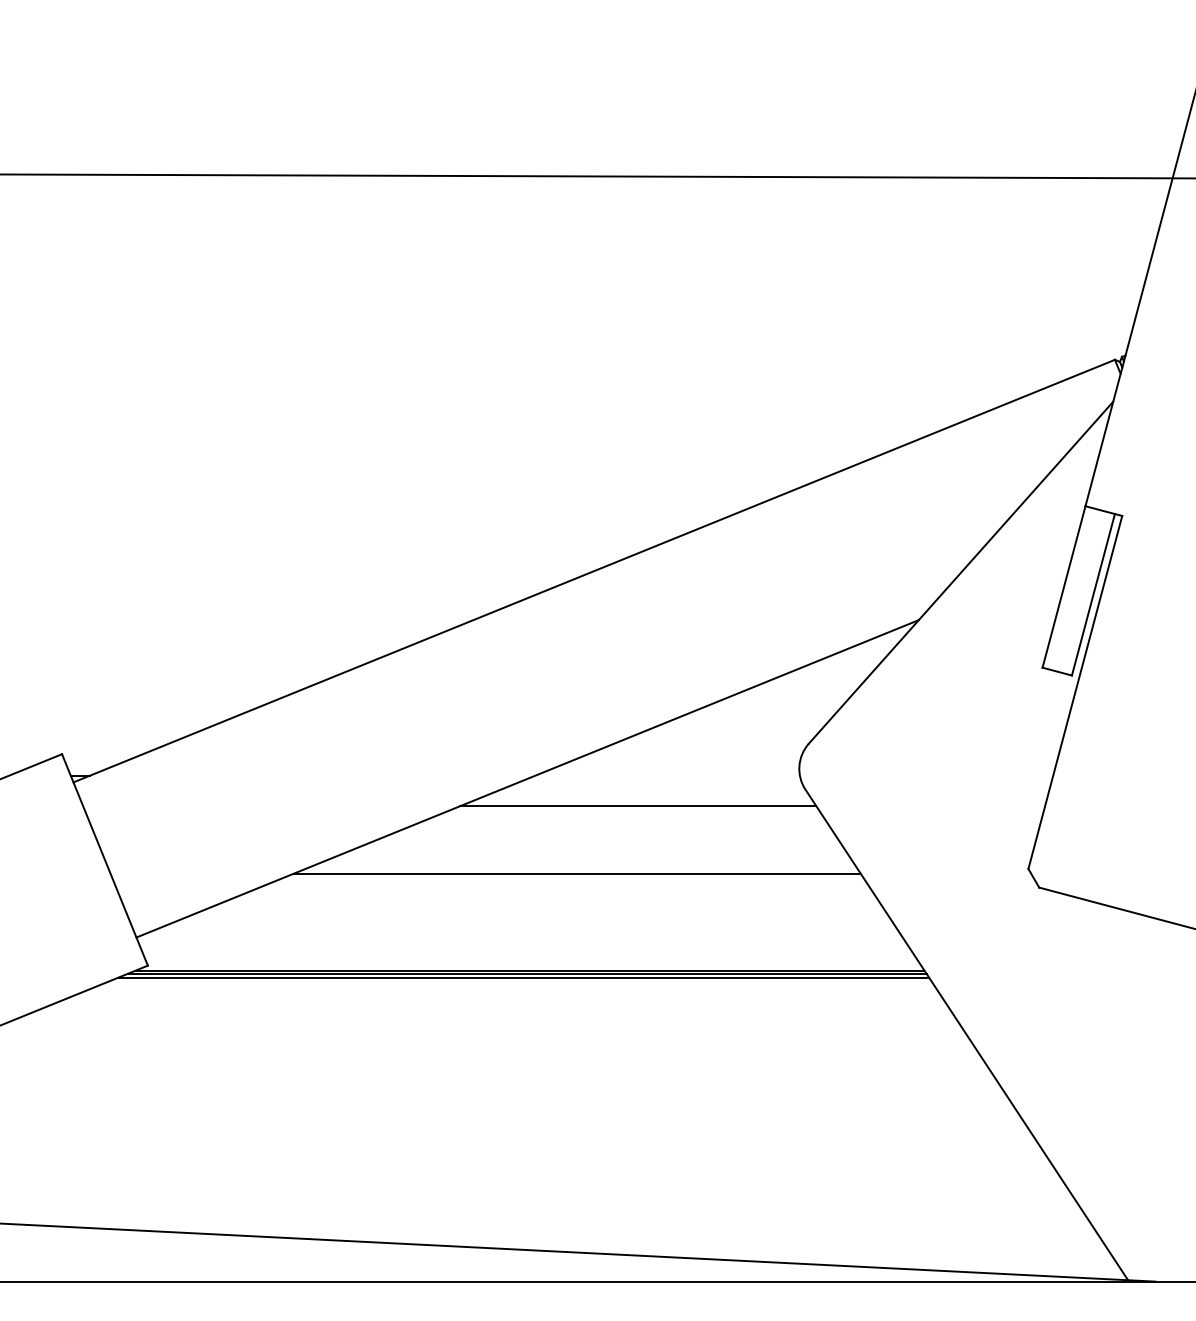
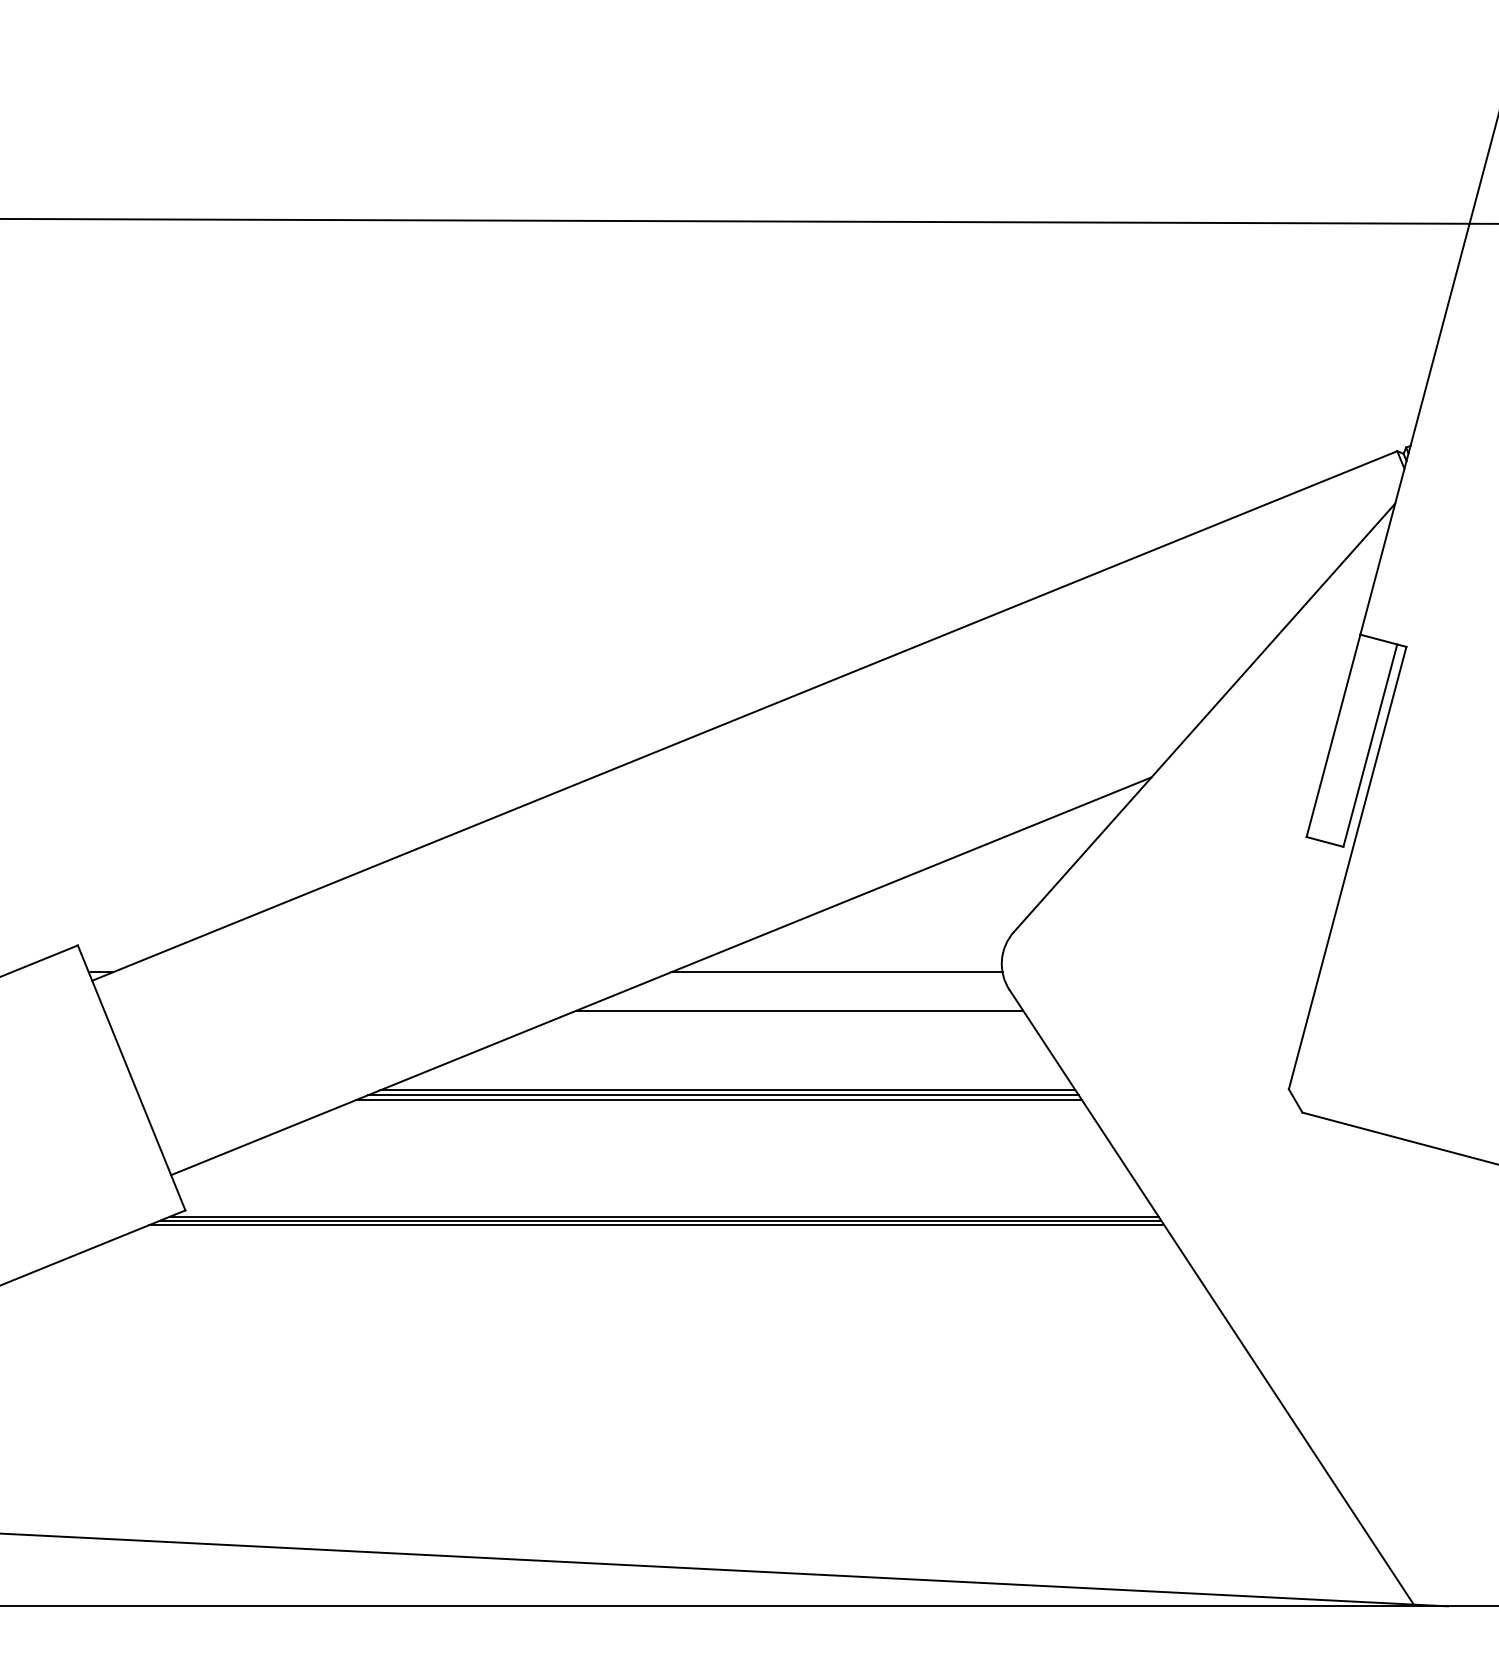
line: (667, 775) -> (836, 972), added
line: (580, 869) -> (727, 1090), added
line: (573, 877) -> (718, 1100), added

